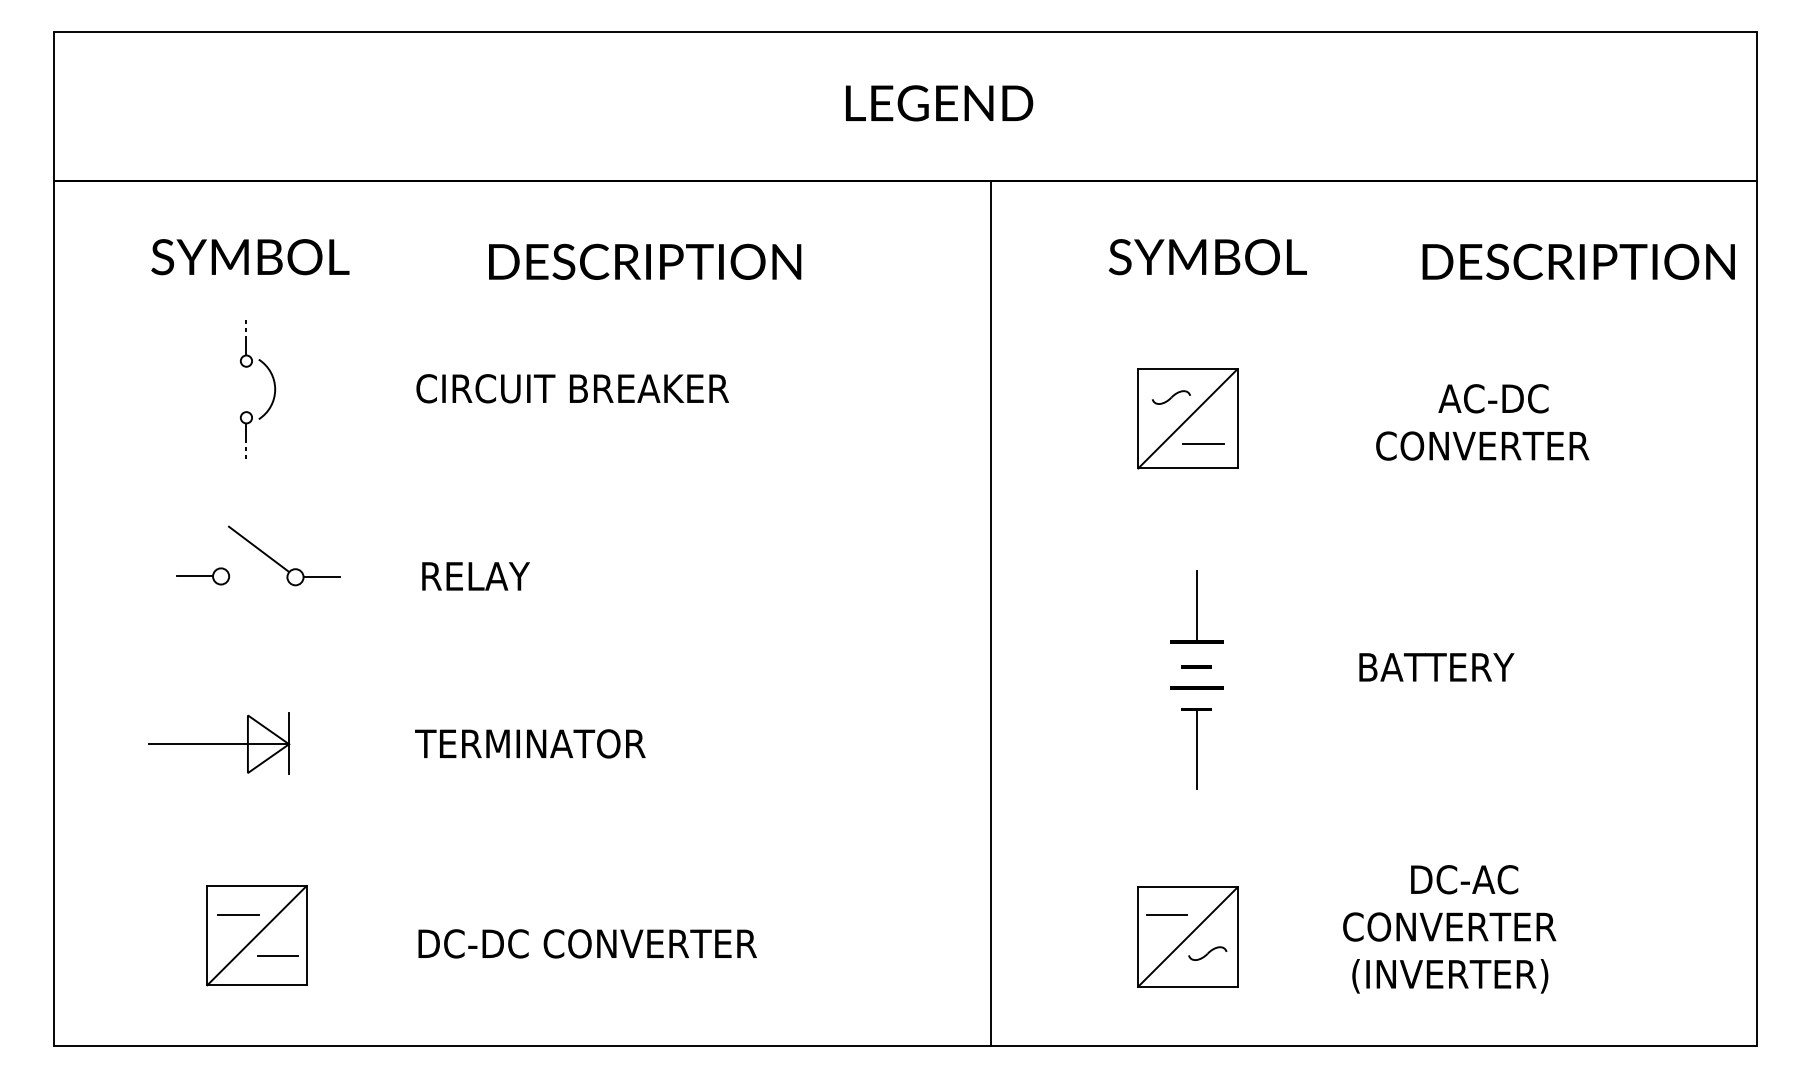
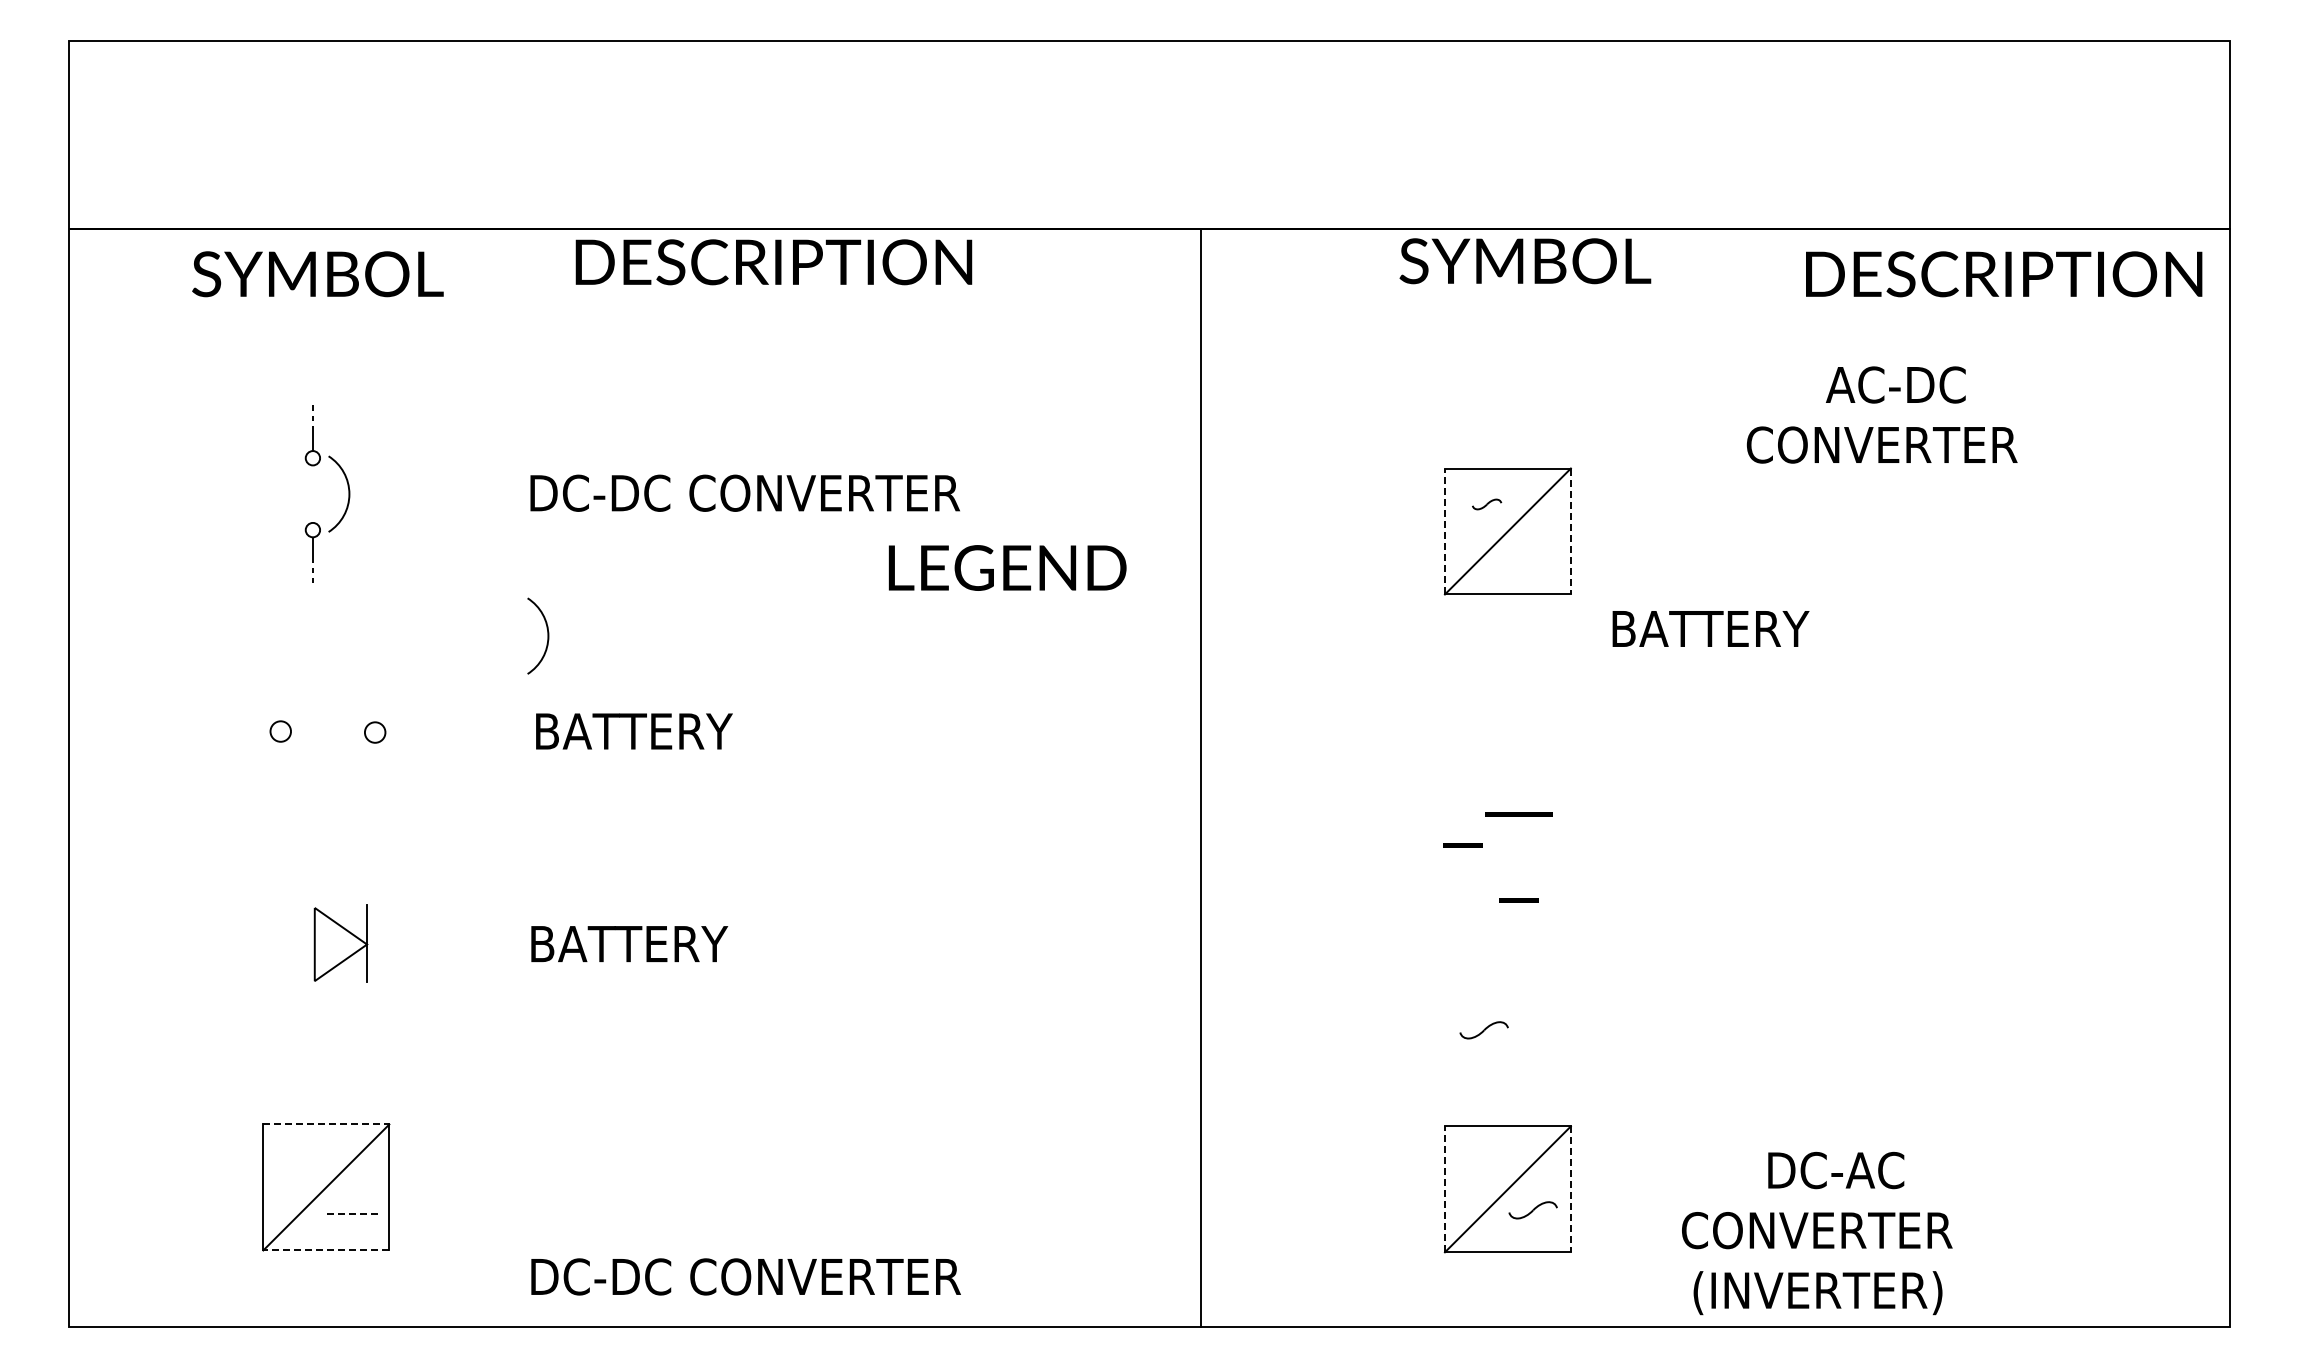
text: (939, 102) -> (1007, 567), moved
text: (250, 257) -> (317, 274), moved
text: (1208, 257) -> (1525, 261), moved
text: (644, 262) -> (773, 262), moved
text: (1579, 262) -> (2004, 274), moved
text: (585, 388) -> (743, 492), CIRCUIT BREAKER -> DC-DC CONVERTER
part: (1170, 397) -> (1486, 504), size x0.6
line: (1137, 418) -> (1444, 531), solid -> dashed
line: (1237, 418) -> (1570, 531), solid -> dashed
text: (1482, 422) -> (1881, 414), moved
line: (1203, 444) -> (1527, 563), removed
arc: (431, 500) -> (547, 635), added
line: (258, 548) -> (328, 696), removed
line: (194, 576) -> (247, 731), removed
text: (501, 576) -> (636, 731), RELAY -> BATTERY
line: (321, 577) -> (408, 732), removed
line: (1196, 606) -> (1519, 769), removed
line: (990, 612) -> (1200, 777), moved
line: (1196, 666) -> (1462, 845), moved
text: (1436, 667) -> (1710, 628), moved
line: (1196, 688) -> (1518, 873), removed
text: (529, 743) -> (672, 943), TERMINATOR -> BATTERY
line: (218, 744) -> (277, 944), removed
line: (1196, 748) -> (1519, 950), removed
part: (1168, 811) -> (1483, 1030), added
line: (257, 886) -> (326, 1124), solid -> dashed
line: (238, 914) -> (302, 1160), removed
line: (1167, 915) -> (1481, 1161), removed
text: (1449, 929) -> (1817, 1233), moved
line: (1137, 937) -> (1444, 1189), solid -> dashed
line: (1237, 937) -> (1570, 1189), solid -> dashed
text: (587, 943) -> (745, 1276), moved
line: (278, 956) -> (353, 1213), solid -> dashed
line: (257, 985) -> (326, 1250), solid -> dashed

